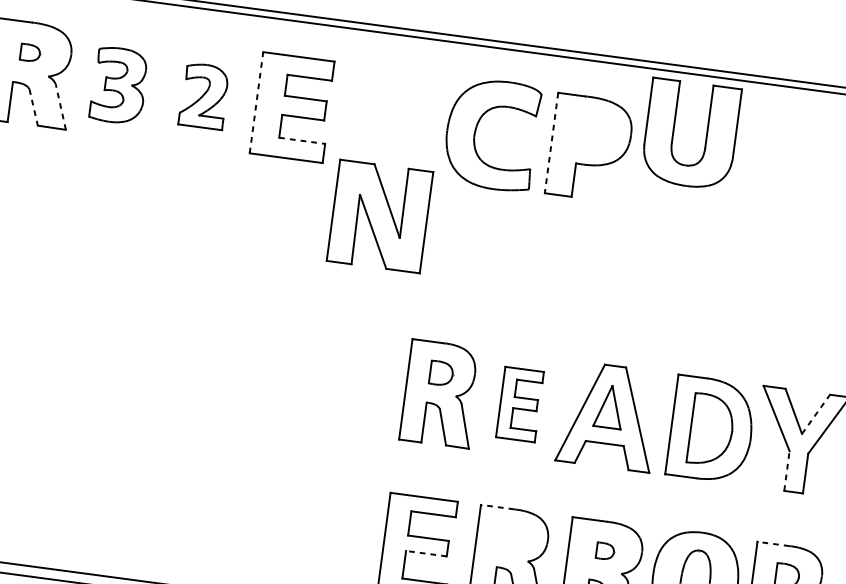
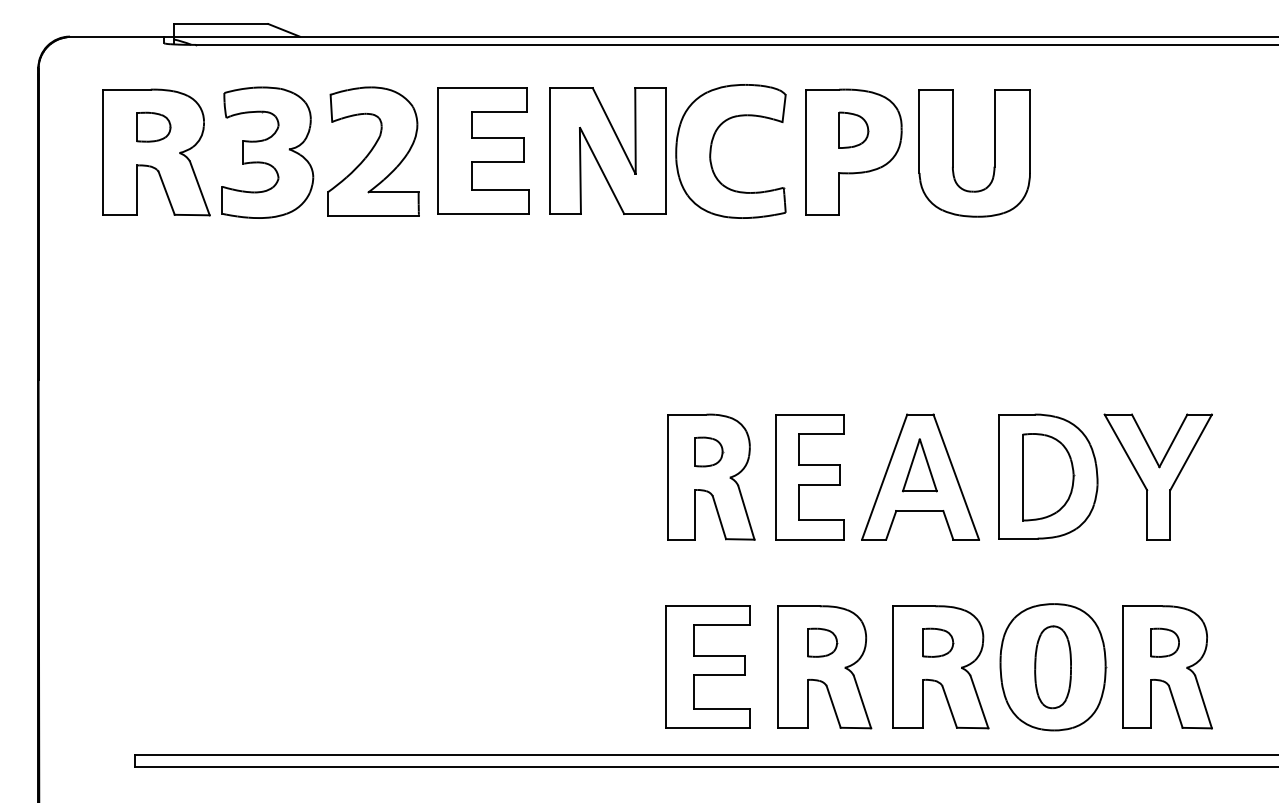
part: (30, 52) -> (153, 126), size x1.43
part: (119, 85) -> (267, 152), size x1.43
part: (204, 96) -> (373, 151), size x1.67
line: (256, 103) -> (438, 151), dashed -> solid
line: (33, 107) -> (166, 193), dashed -> solid
line: (60, 107) -> (199, 188), dashed -> solid
part: (592, 129) -> (853, 129), added
part: (706, 136) -> (994, 153), moved
line: (302, 141) -> (500, 190), dashed -> solid
line: (551, 143) -> (805, 152), dashed -> solid
part: (379, 216) -> (607, 150), moved
part: (519, 404) -> (809, 477), size x1.43
line: (816, 414) -> (1173, 440), dashed -> solid
line: (787, 470) -> (1147, 514), dashed -> solid
line: (497, 507) -> (799, 606), dashed -> solid
part: (512, 538) -> (822, 642), added
line: (773, 544) -> (1142, 606), dashed -> solid
part: (605, 551) -> (938, 642), size x1.43
line: (426, 553) -> (719, 674), dashed -> solid

